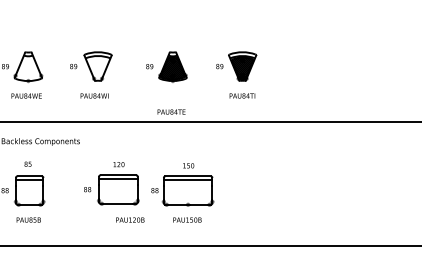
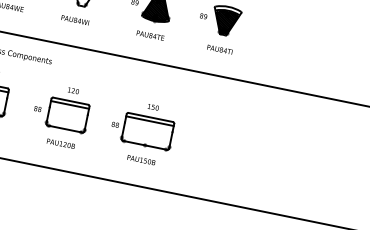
text: (171, 111) -> (150, 35), moved
part: (111, 183) -> (62, 107), moved
text: (130, 219) -> (61, 143), moved

